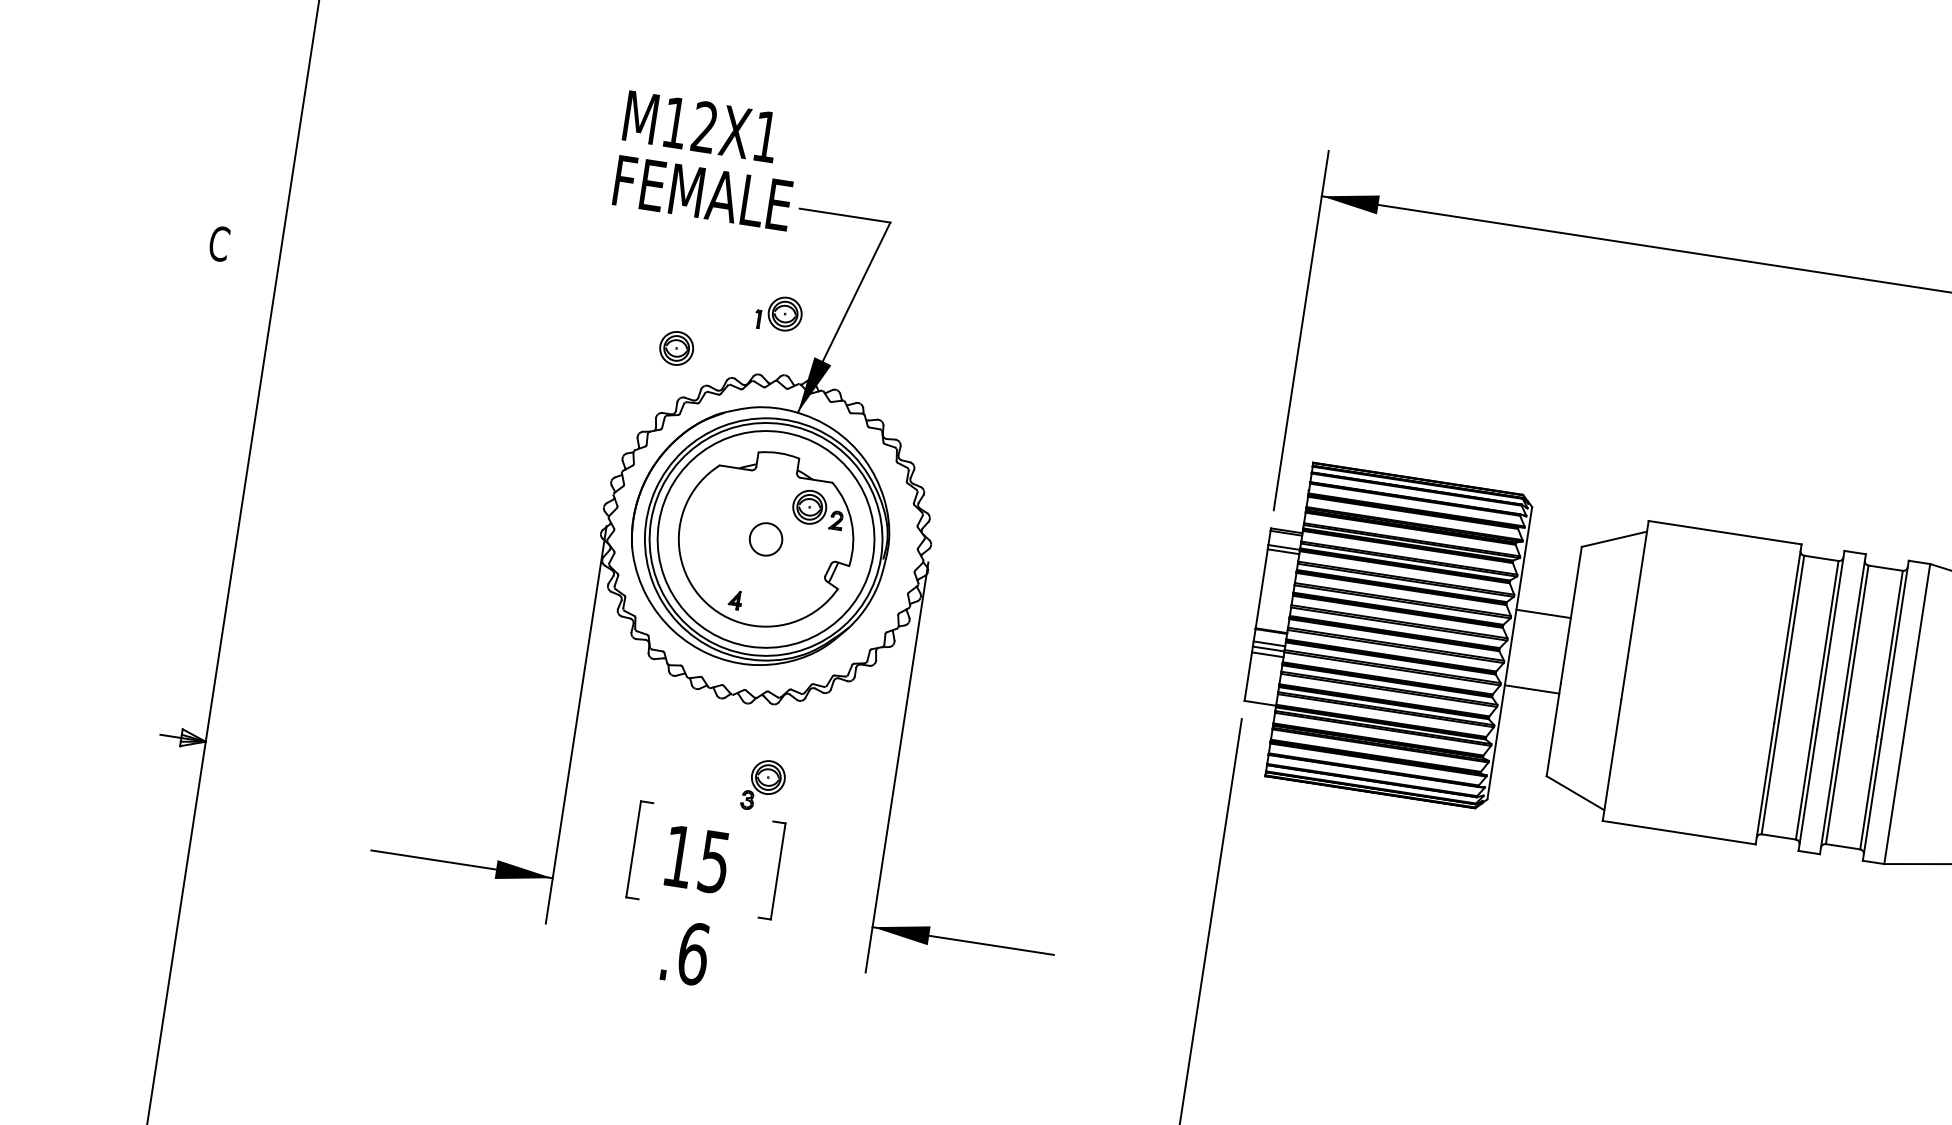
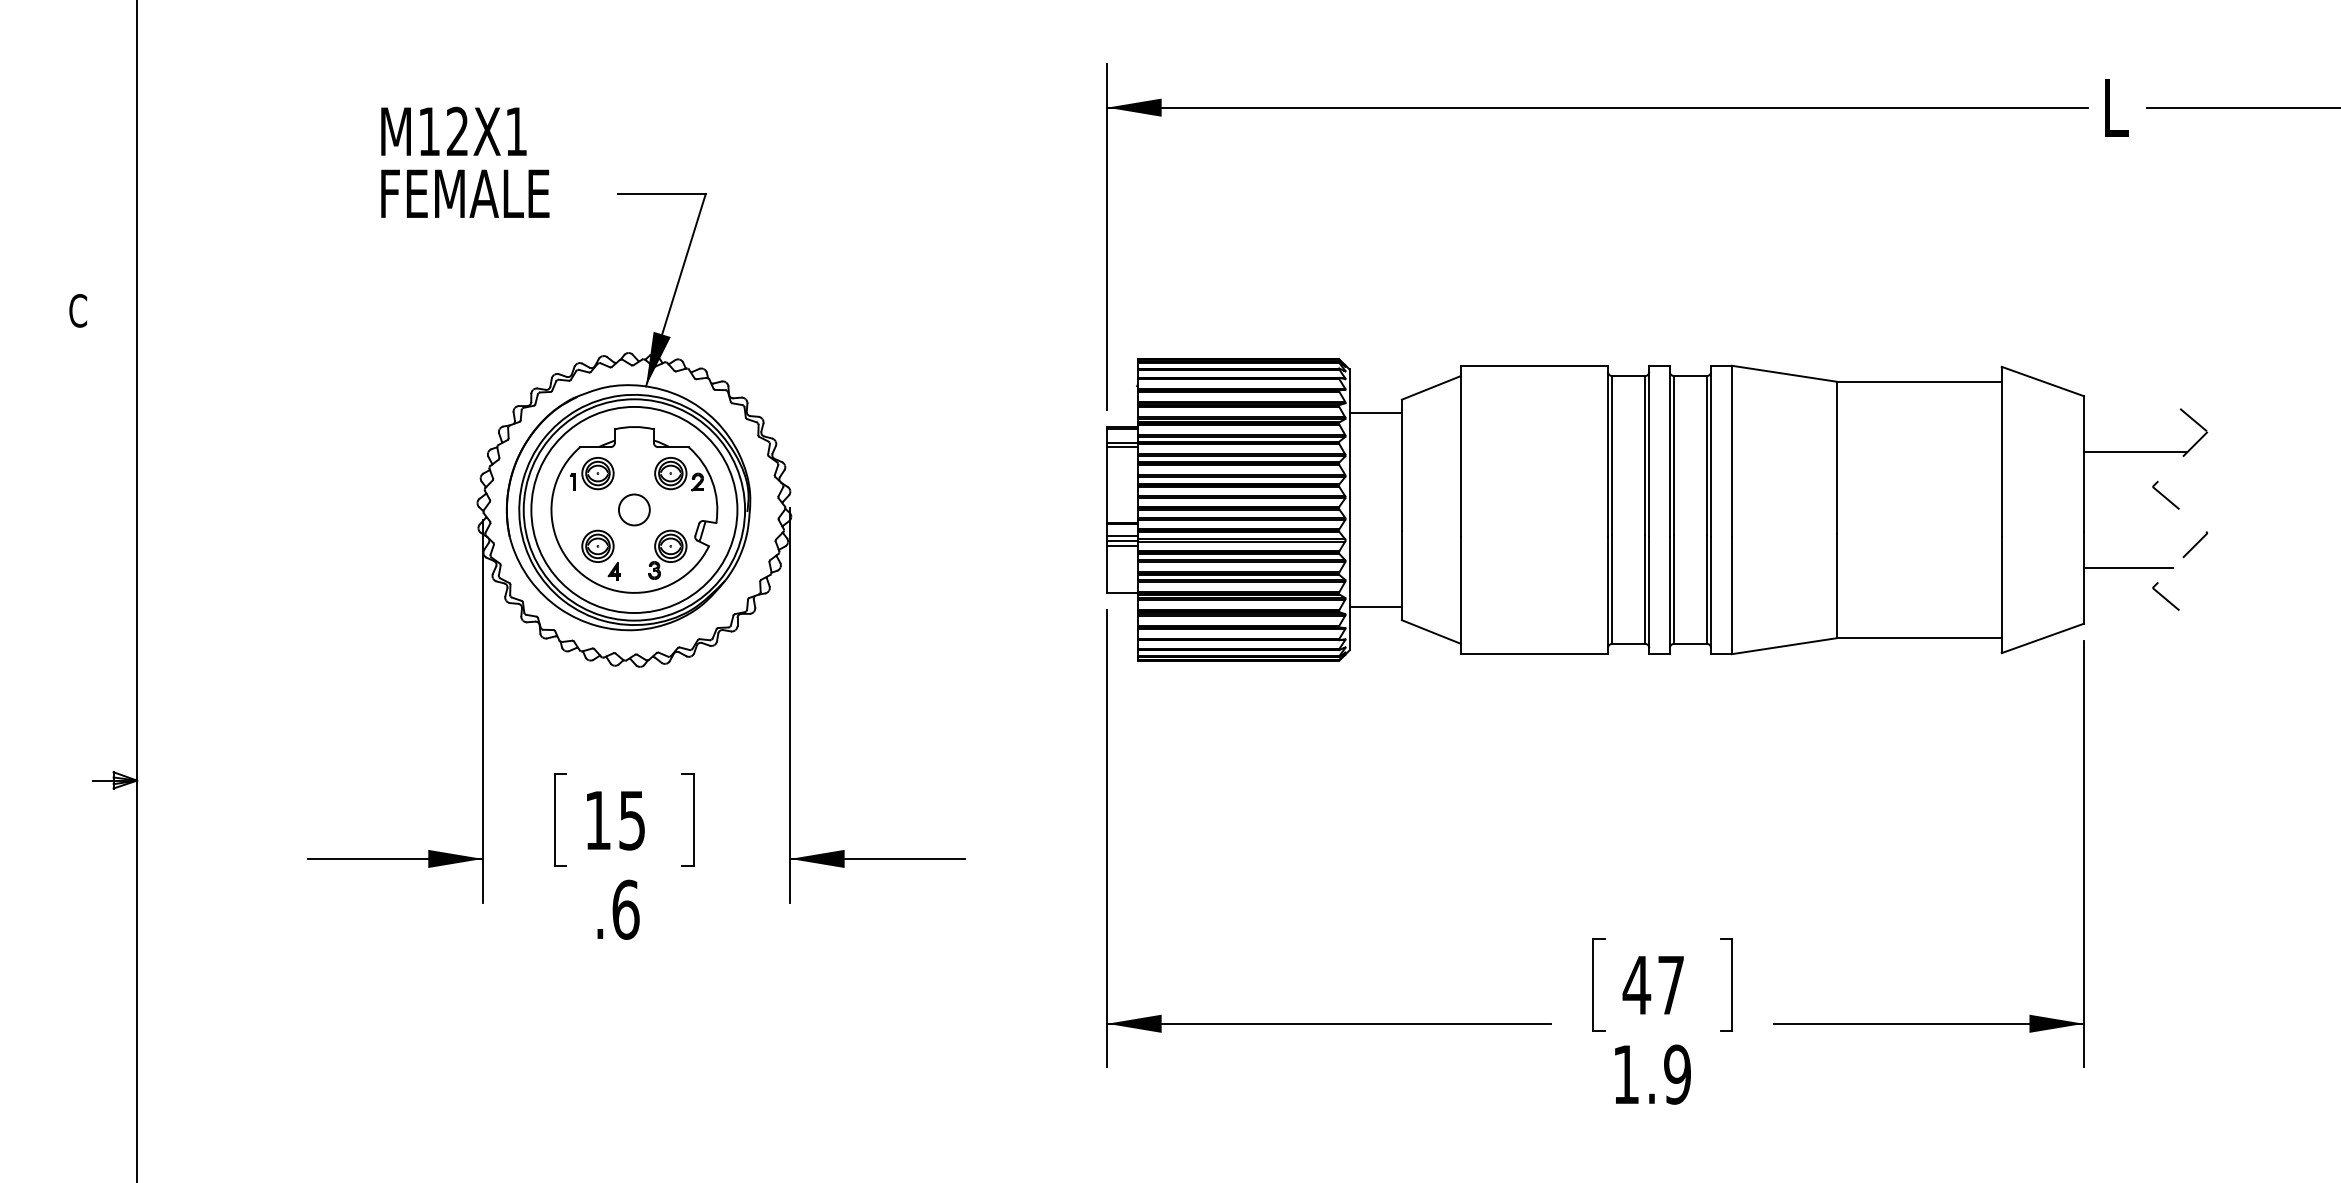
text: (708, 159) -> (465, 161), moved
part: (779, 313) -> (592, 473), moved
part: (676, 347) -> (597, 545), moved
line: (1543, 614) -> (1375, 413), moved
line: (1531, 689) -> (1375, 606), moved
part: (763, 785) -> (667, 554), moved

